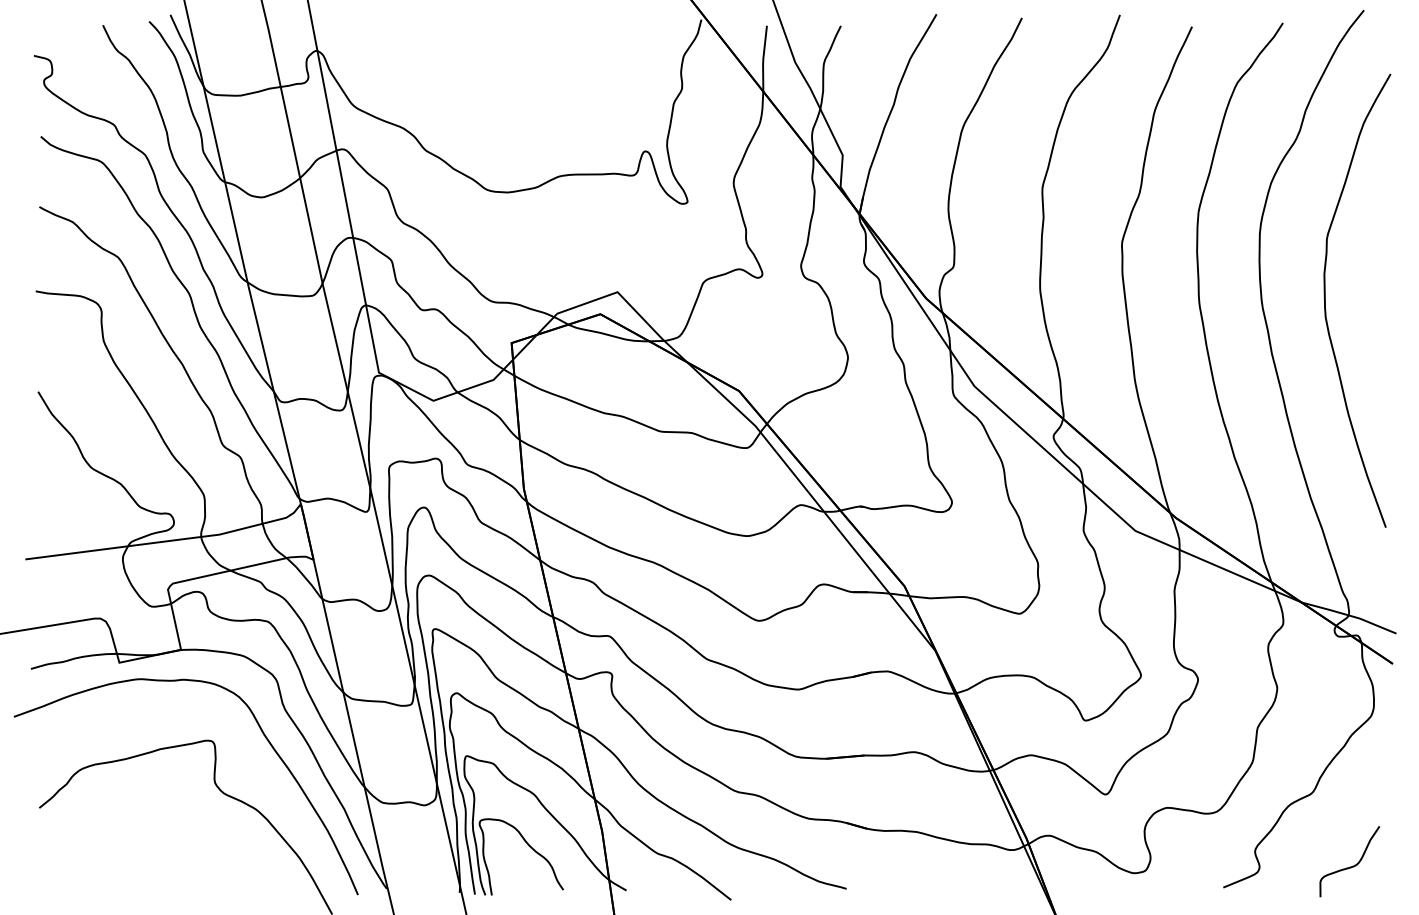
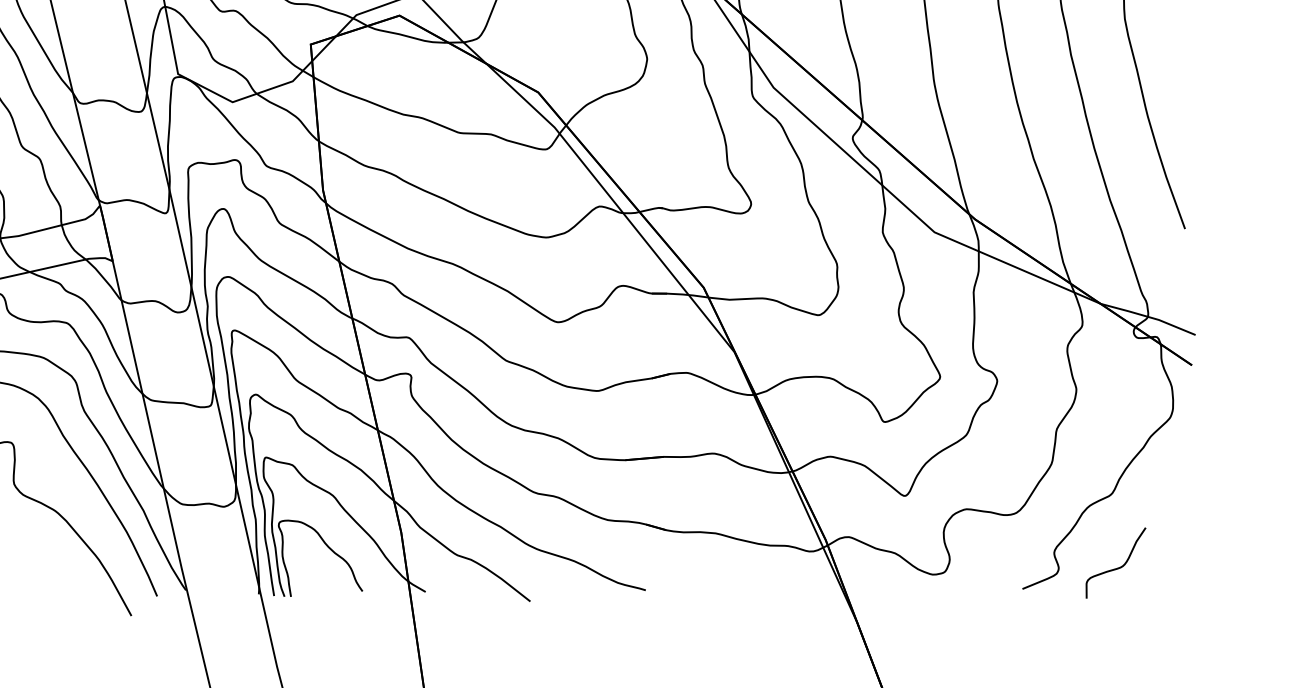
curve: (1352, 865) -> (1118, 566), moved

